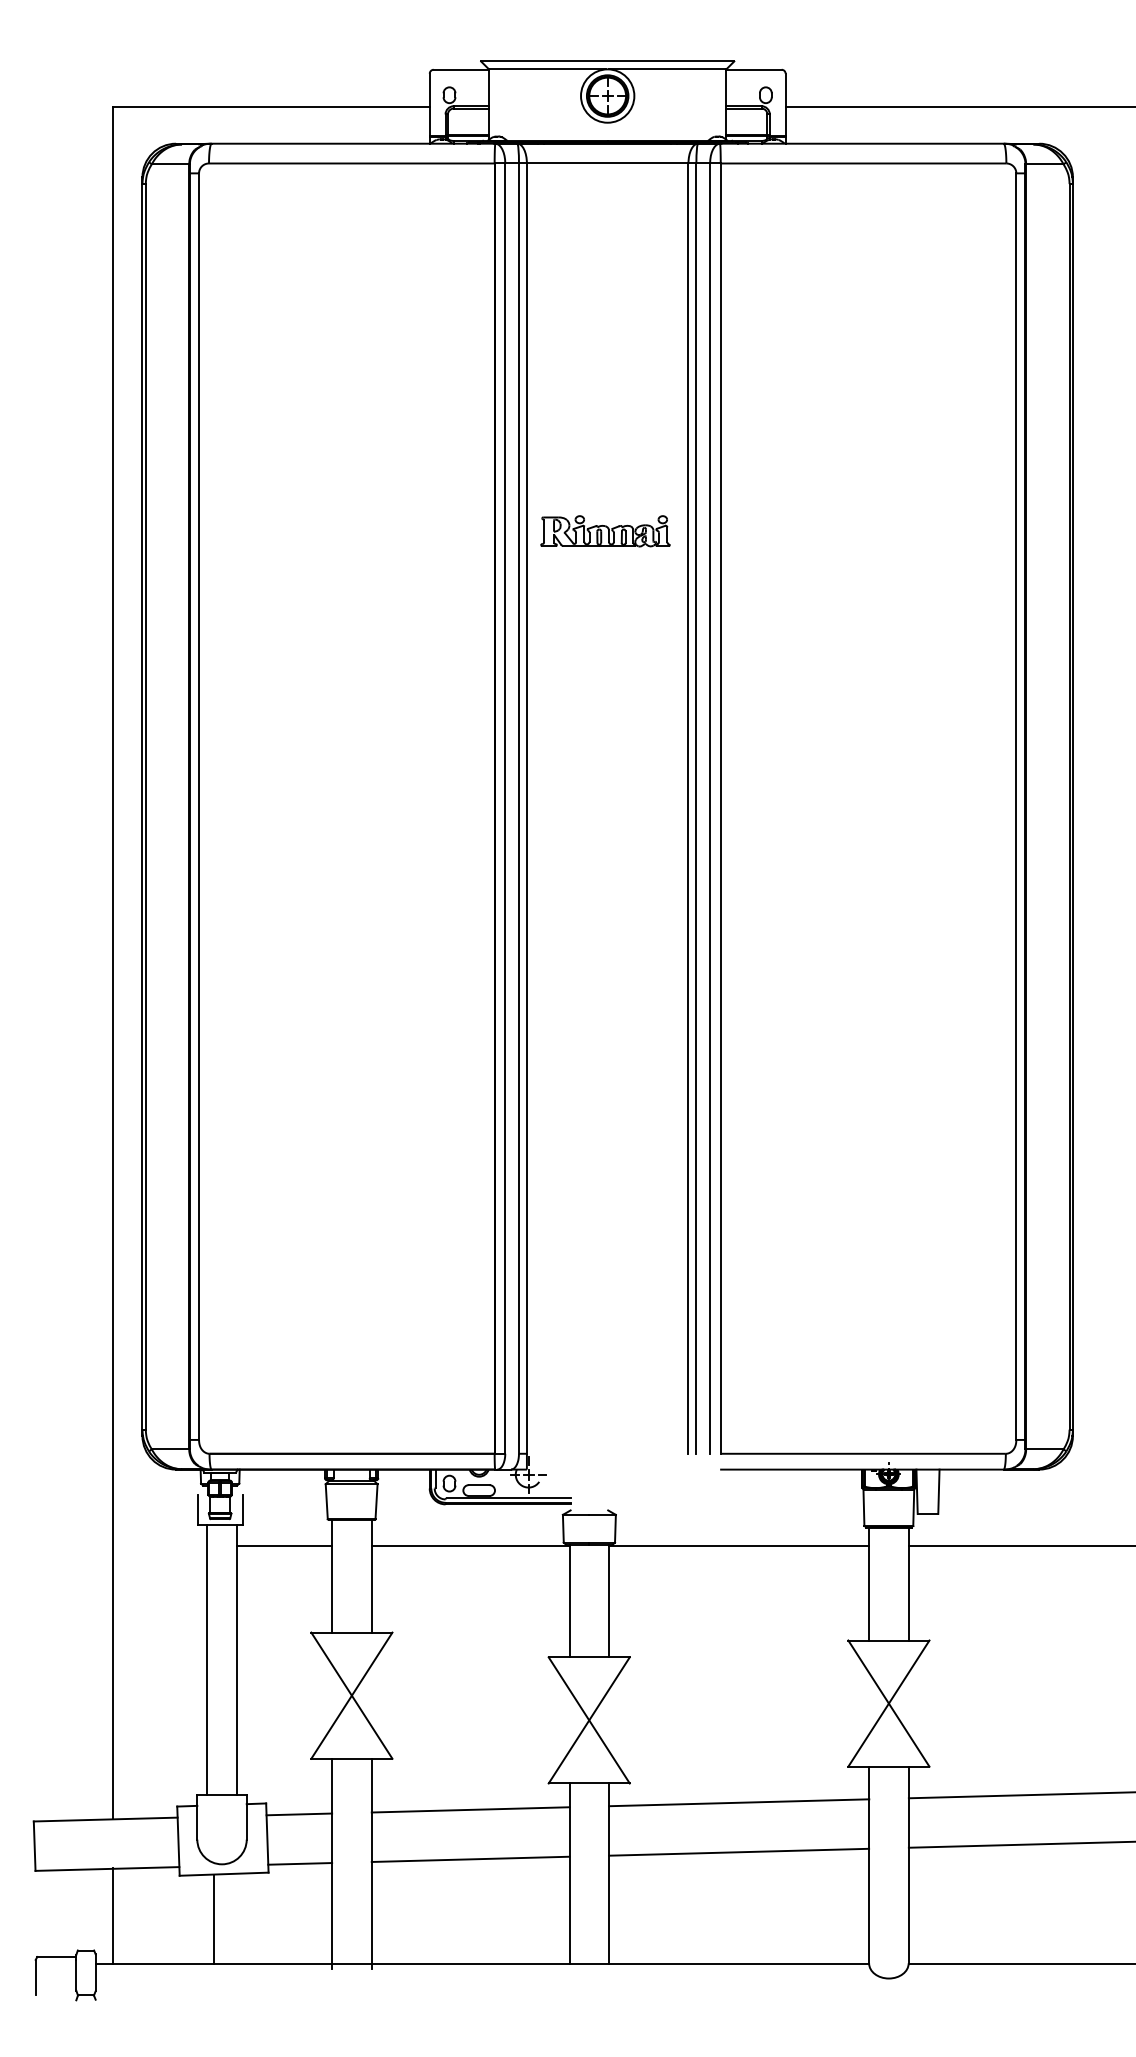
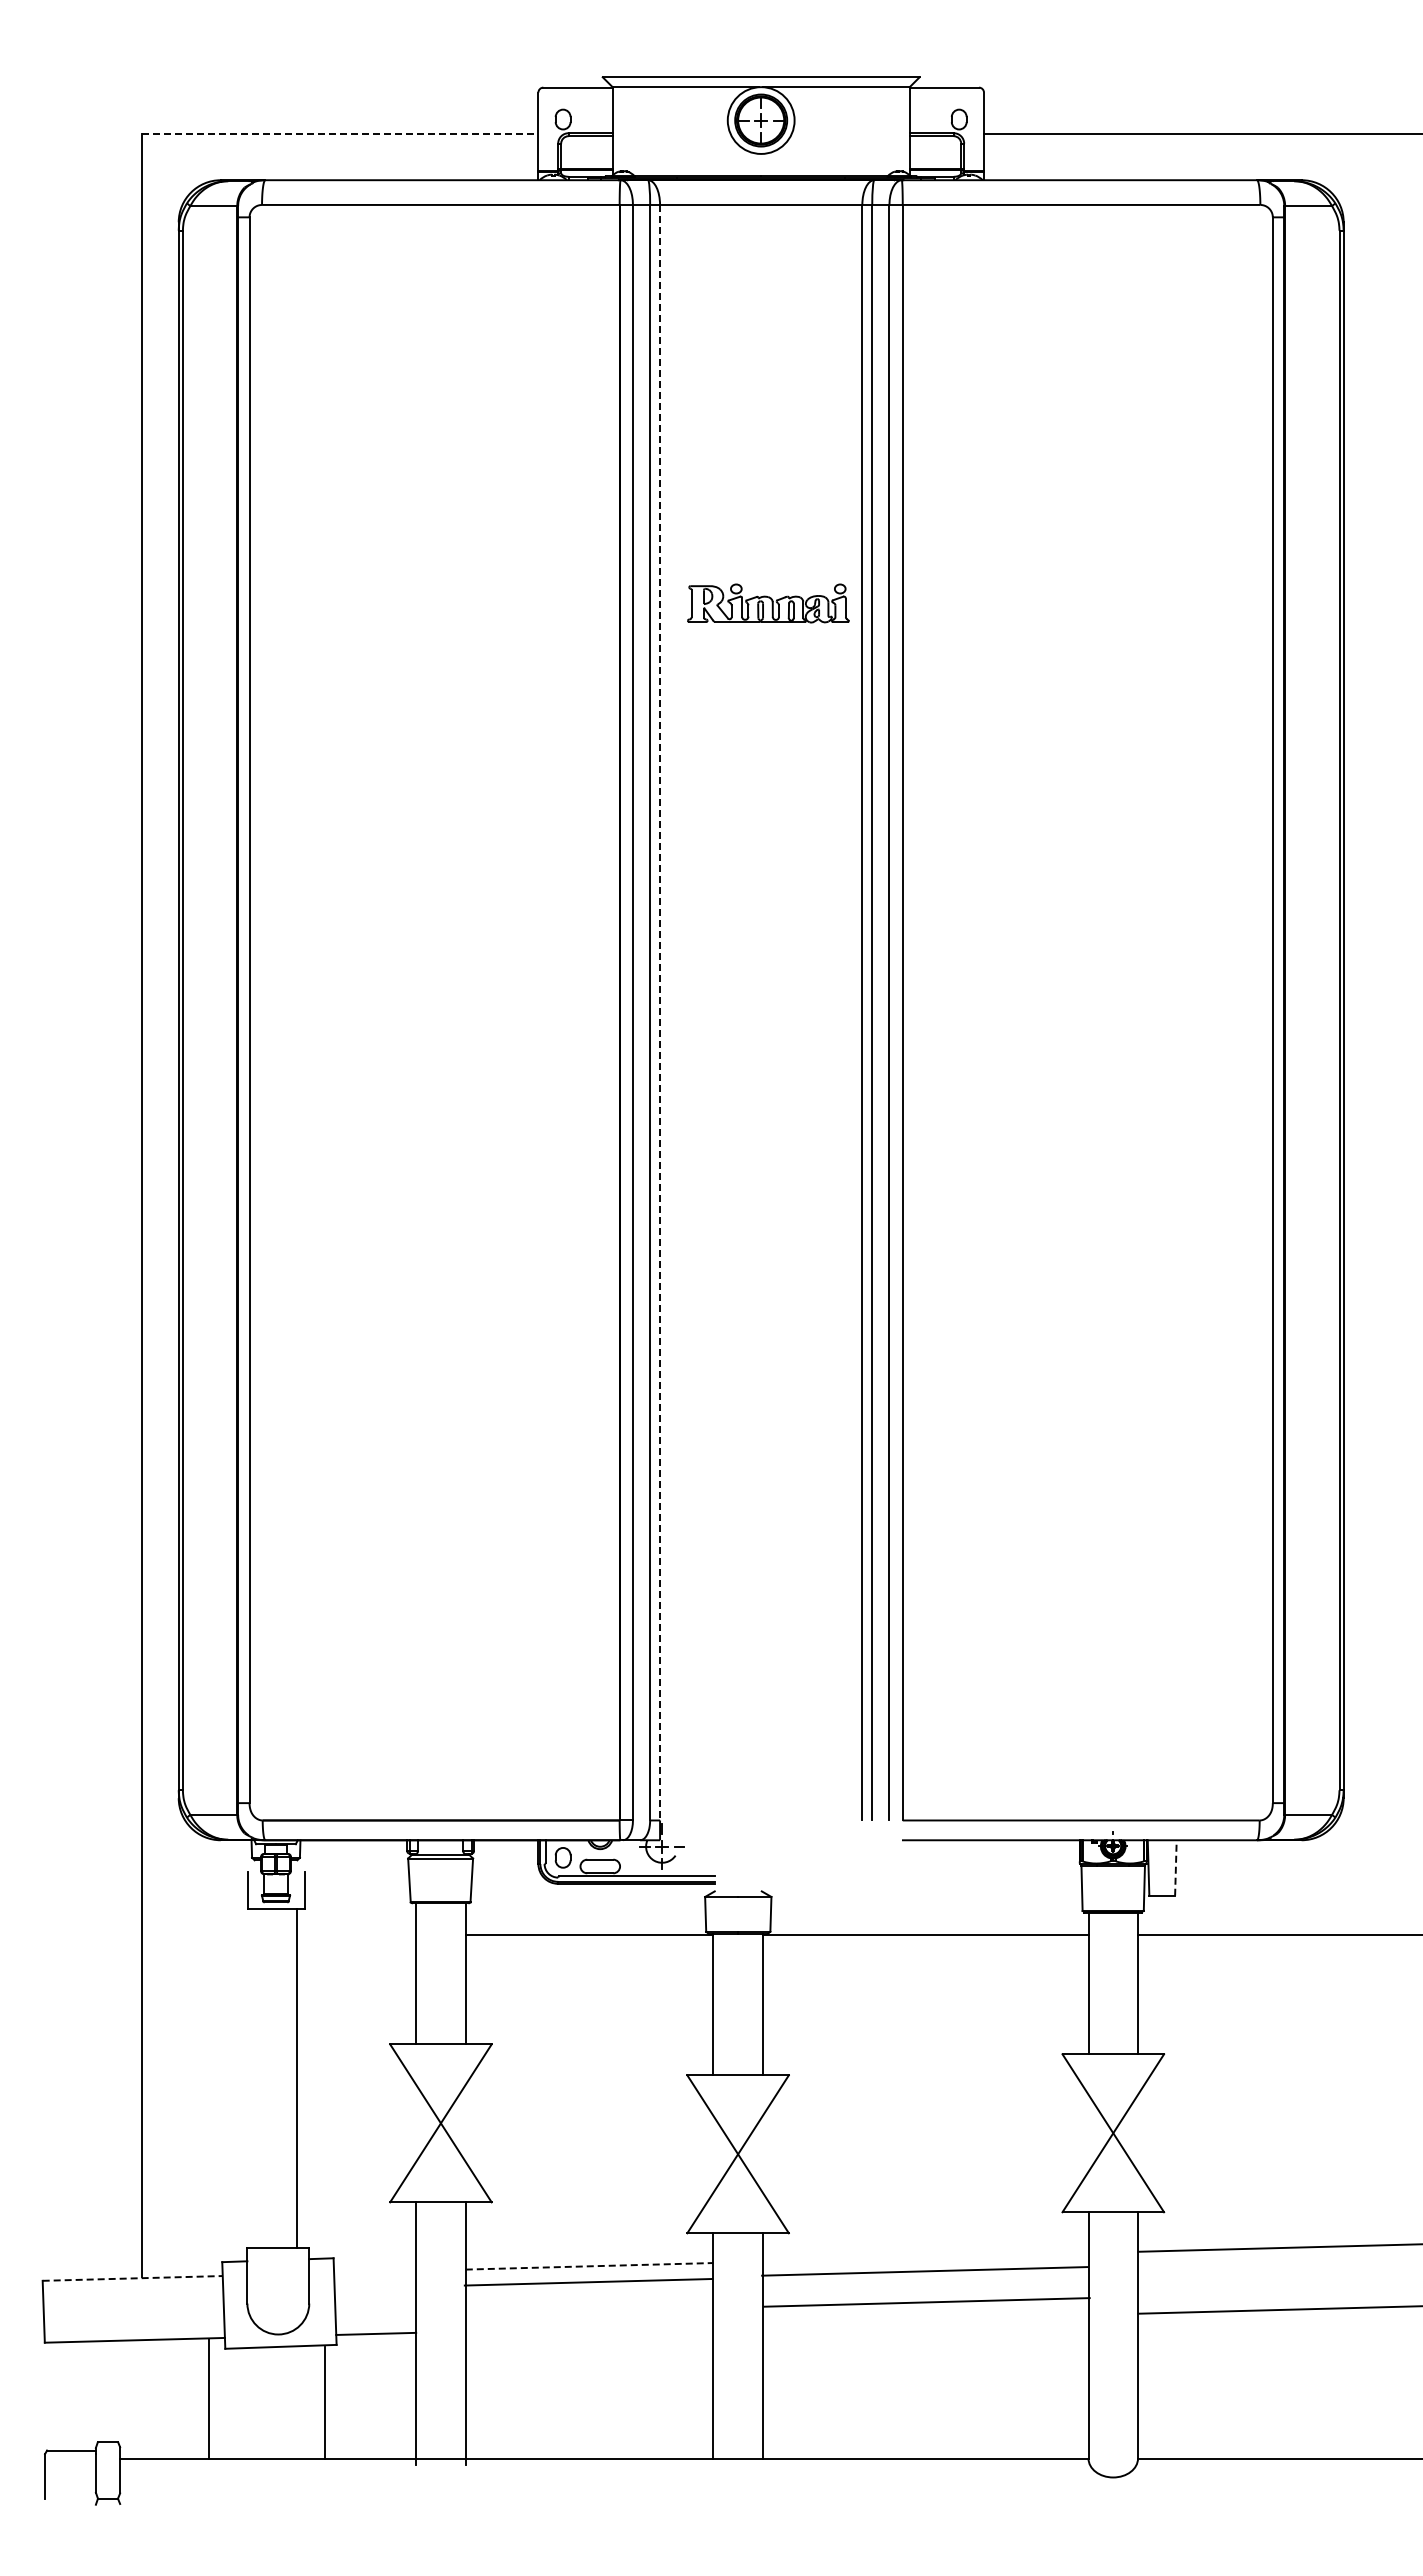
line: (271, 106) -> (340, 133), solid -> dashed
part: (605, 531) -> (768, 603), moved
line: (527, 808) -> (660, 1012), solid -> dashed
line: (938, 1492) -> (1175, 1868), solid -> dashed
line: (284, 1545) -> (356, 1935), removed
line: (206, 1659) -> (259, 2078), removed
line: (738, 1802) -> (926, 2302), moved
line: (470, 1810) -> (589, 2266), solid -> dashed
line: (299, 1814) -> (375, 2271), removed
line: (106, 1819) -> (133, 2278), solid -> dashed
line: (738, 1852) -> (924, 2271), moved
line: (470, 1858) -> (588, 2281), moved
line: (113, 1916) -> (209, 2399), moved
line: (213, 1919) -> (324, 2403), moved

